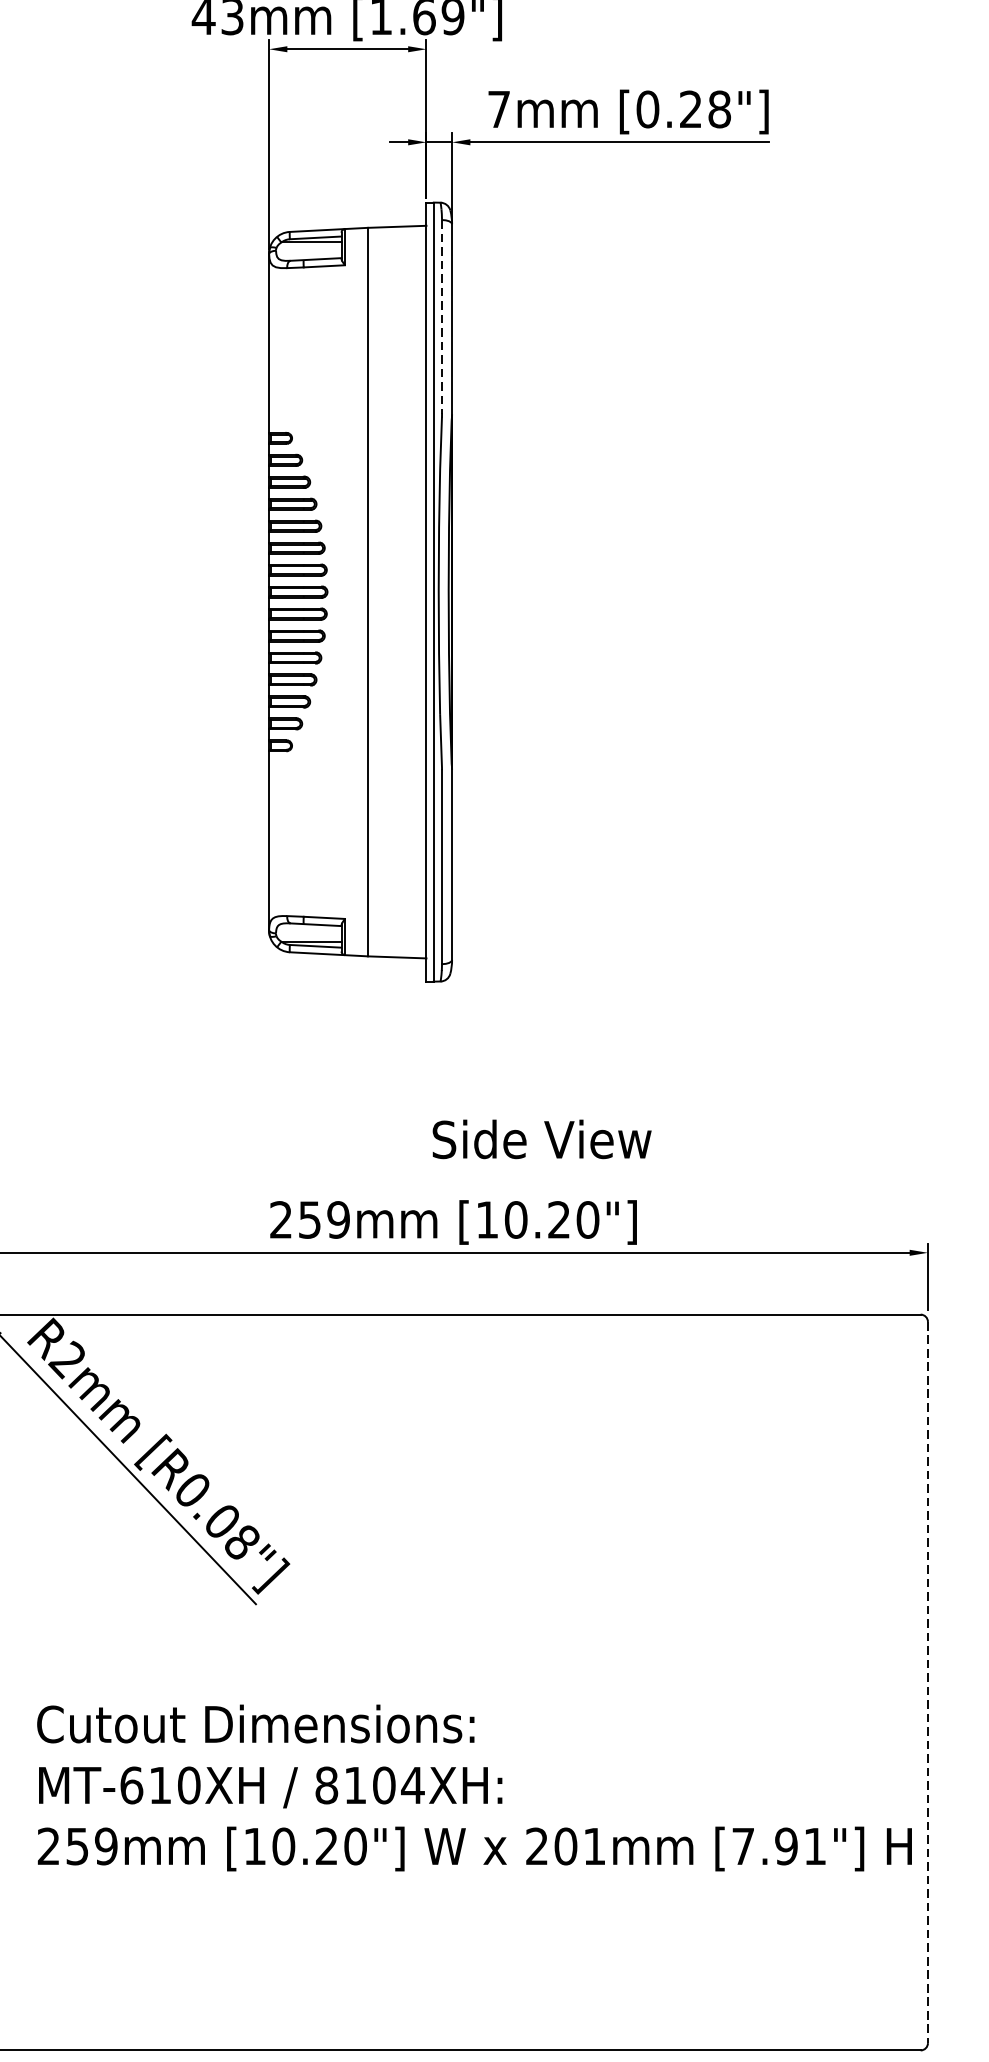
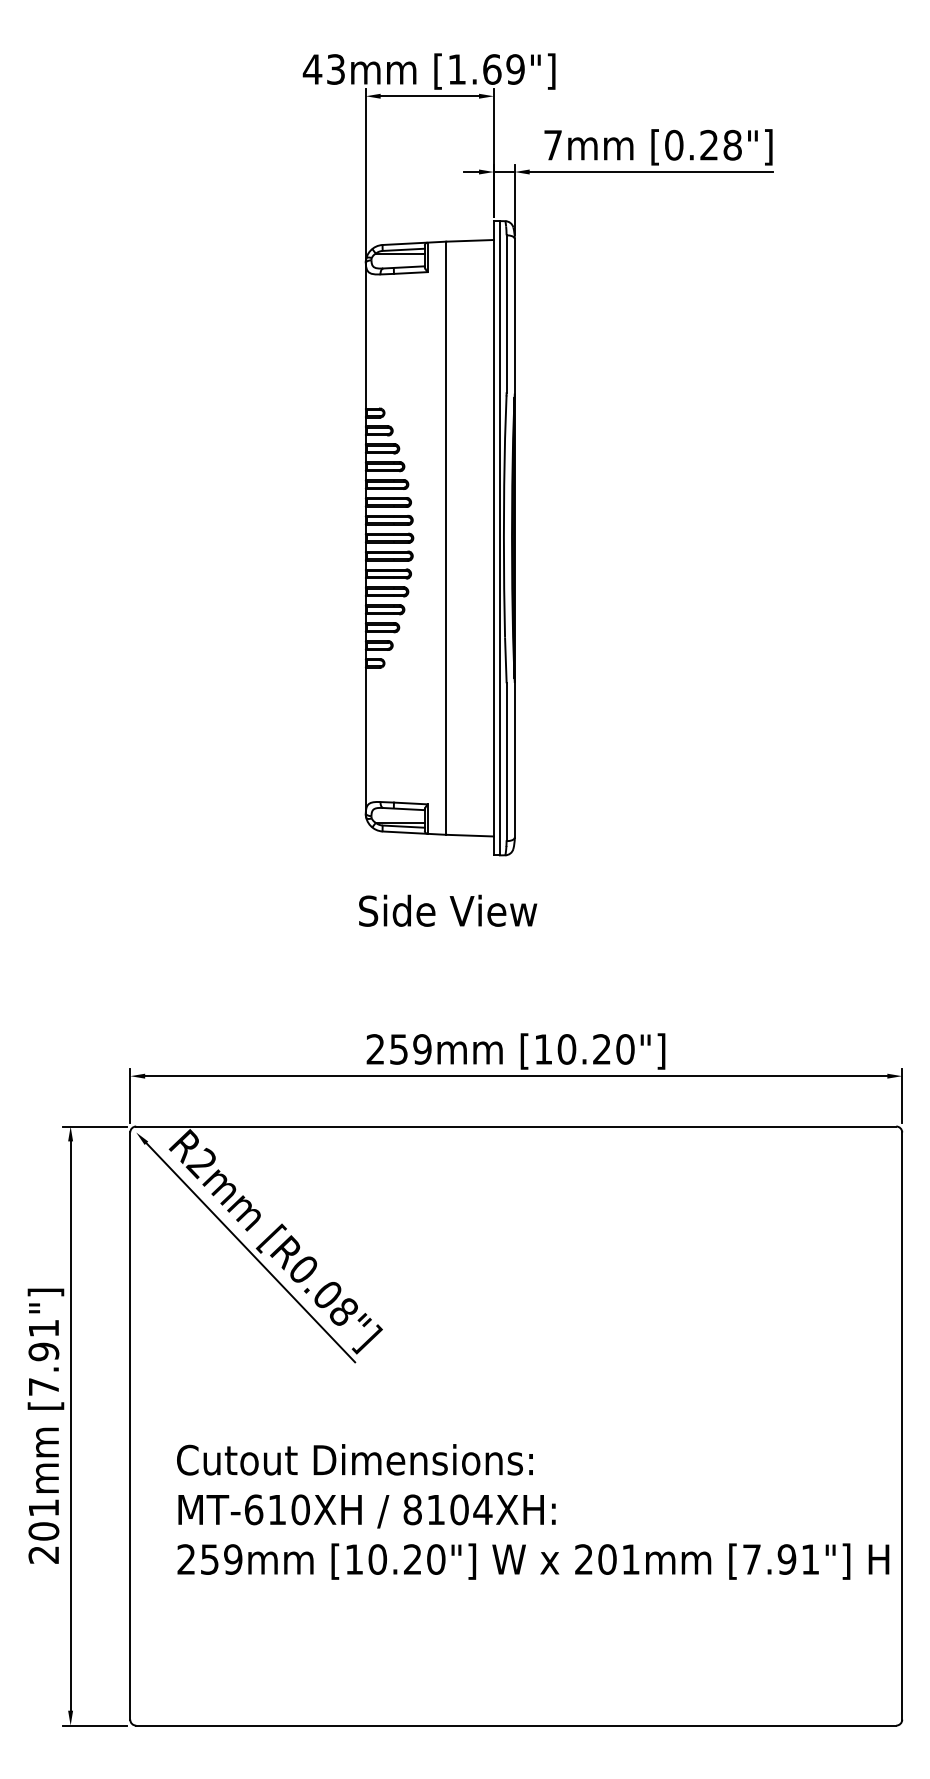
line: (441, 317) -> (506, 314), dashed -> solid
text: (542, 1138) -> (448, 910), moved
line: (928, 1683) -> (902, 1426), dashed -> solid

